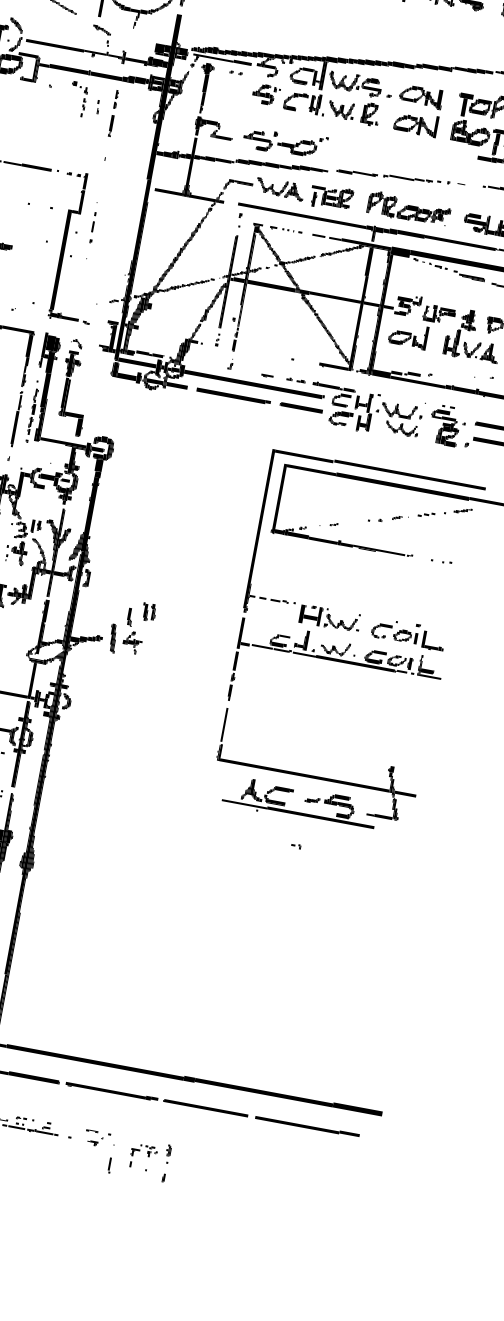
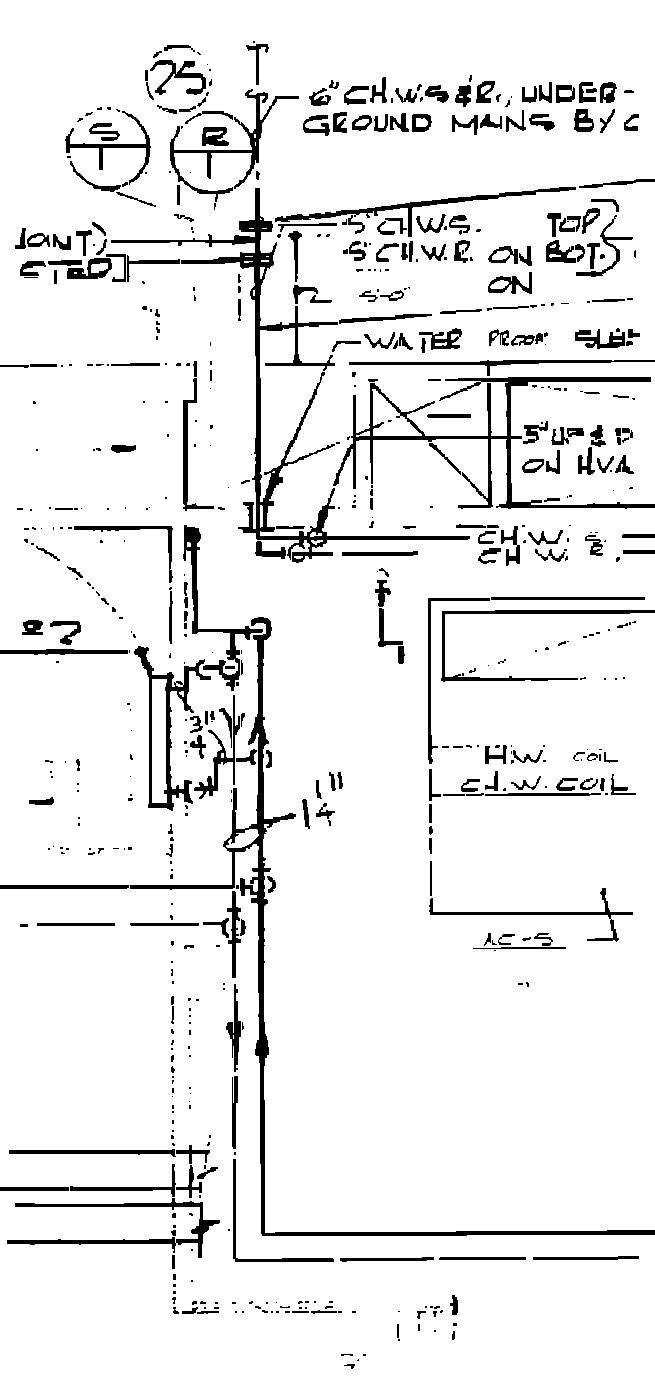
part: (77, 98) -> (150, 322), moved
line: (113, 115) -> (239, 299), moved
part: (419, 117) -> (512, 276), moved
part: (285, 142) -> (384, 294), size x0.6
part: (409, 209) -> (518, 337), size x0.7
line: (93, 221) -> (210, 370), moved
part: (286, 230) -> (372, 270), moved
part: (468, 276) -> (589, 392), size x0.6
part: (296, 380) -> (438, 526), removed
part: (75, 387) -> (389, 615), moved
line: (301, 407) -> (448, 415), moved
part: (447, 425) -> (595, 543), size x0.6
part: (408, 634) -> (595, 755), size x0.6
part: (300, 803) -> (519, 941), size x0.6
part: (97, 1138) -> (353, 1361), moved
part: (167, 1153) -> (453, 1310), size x1.6

